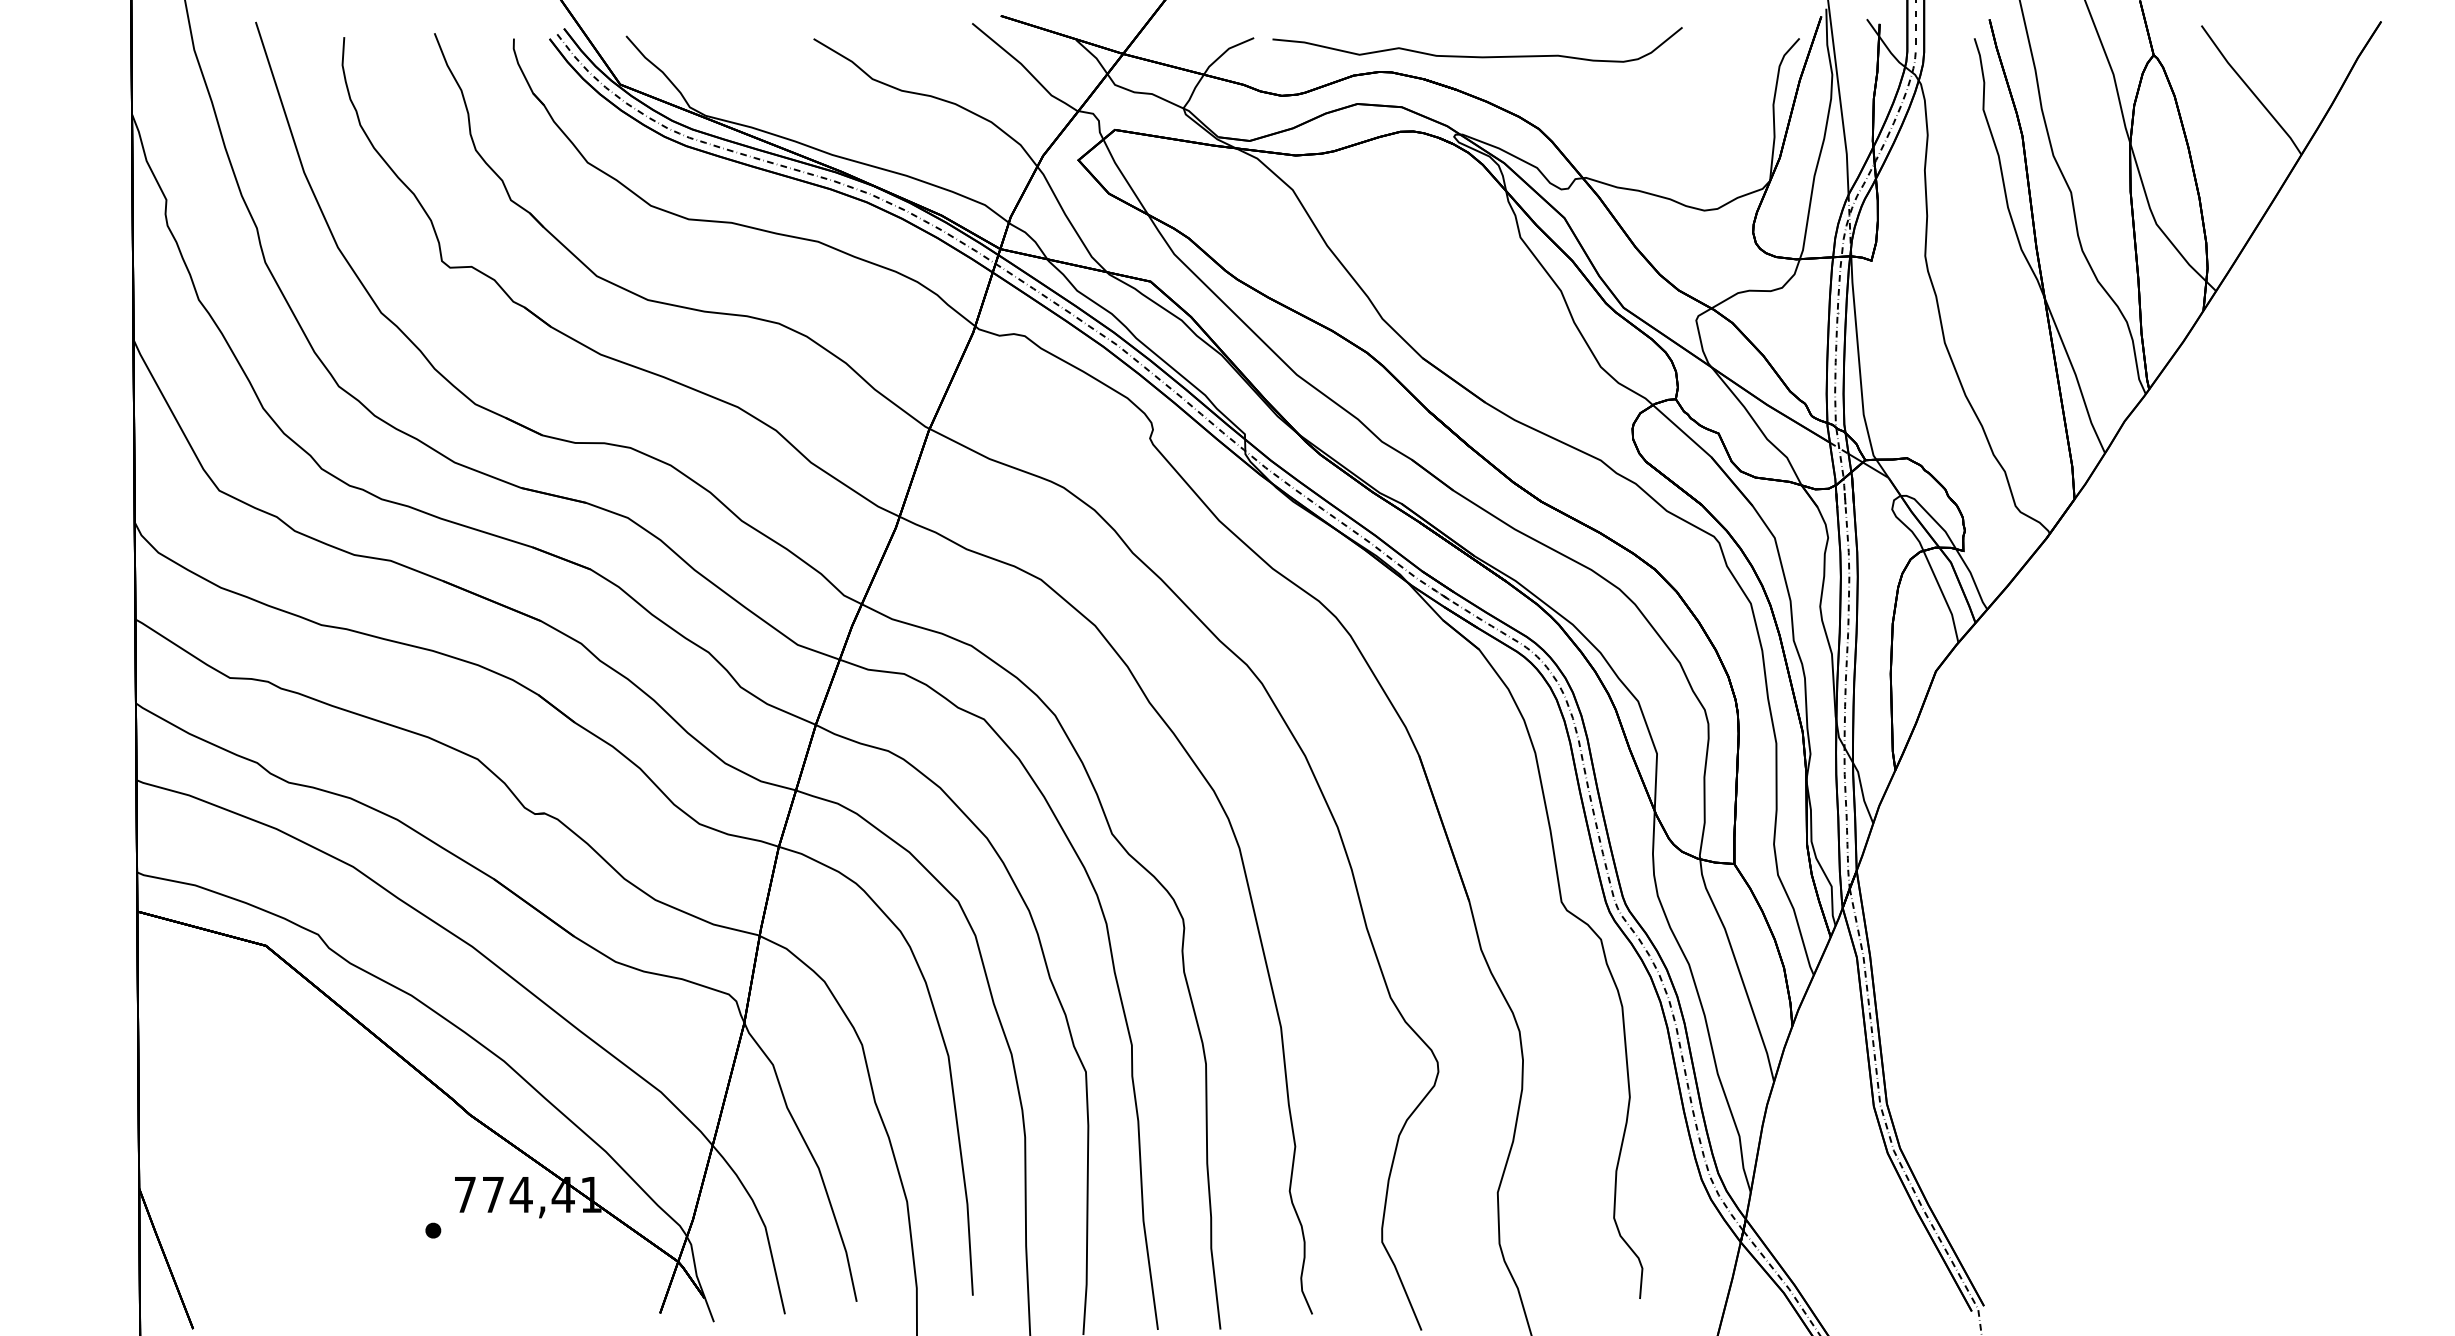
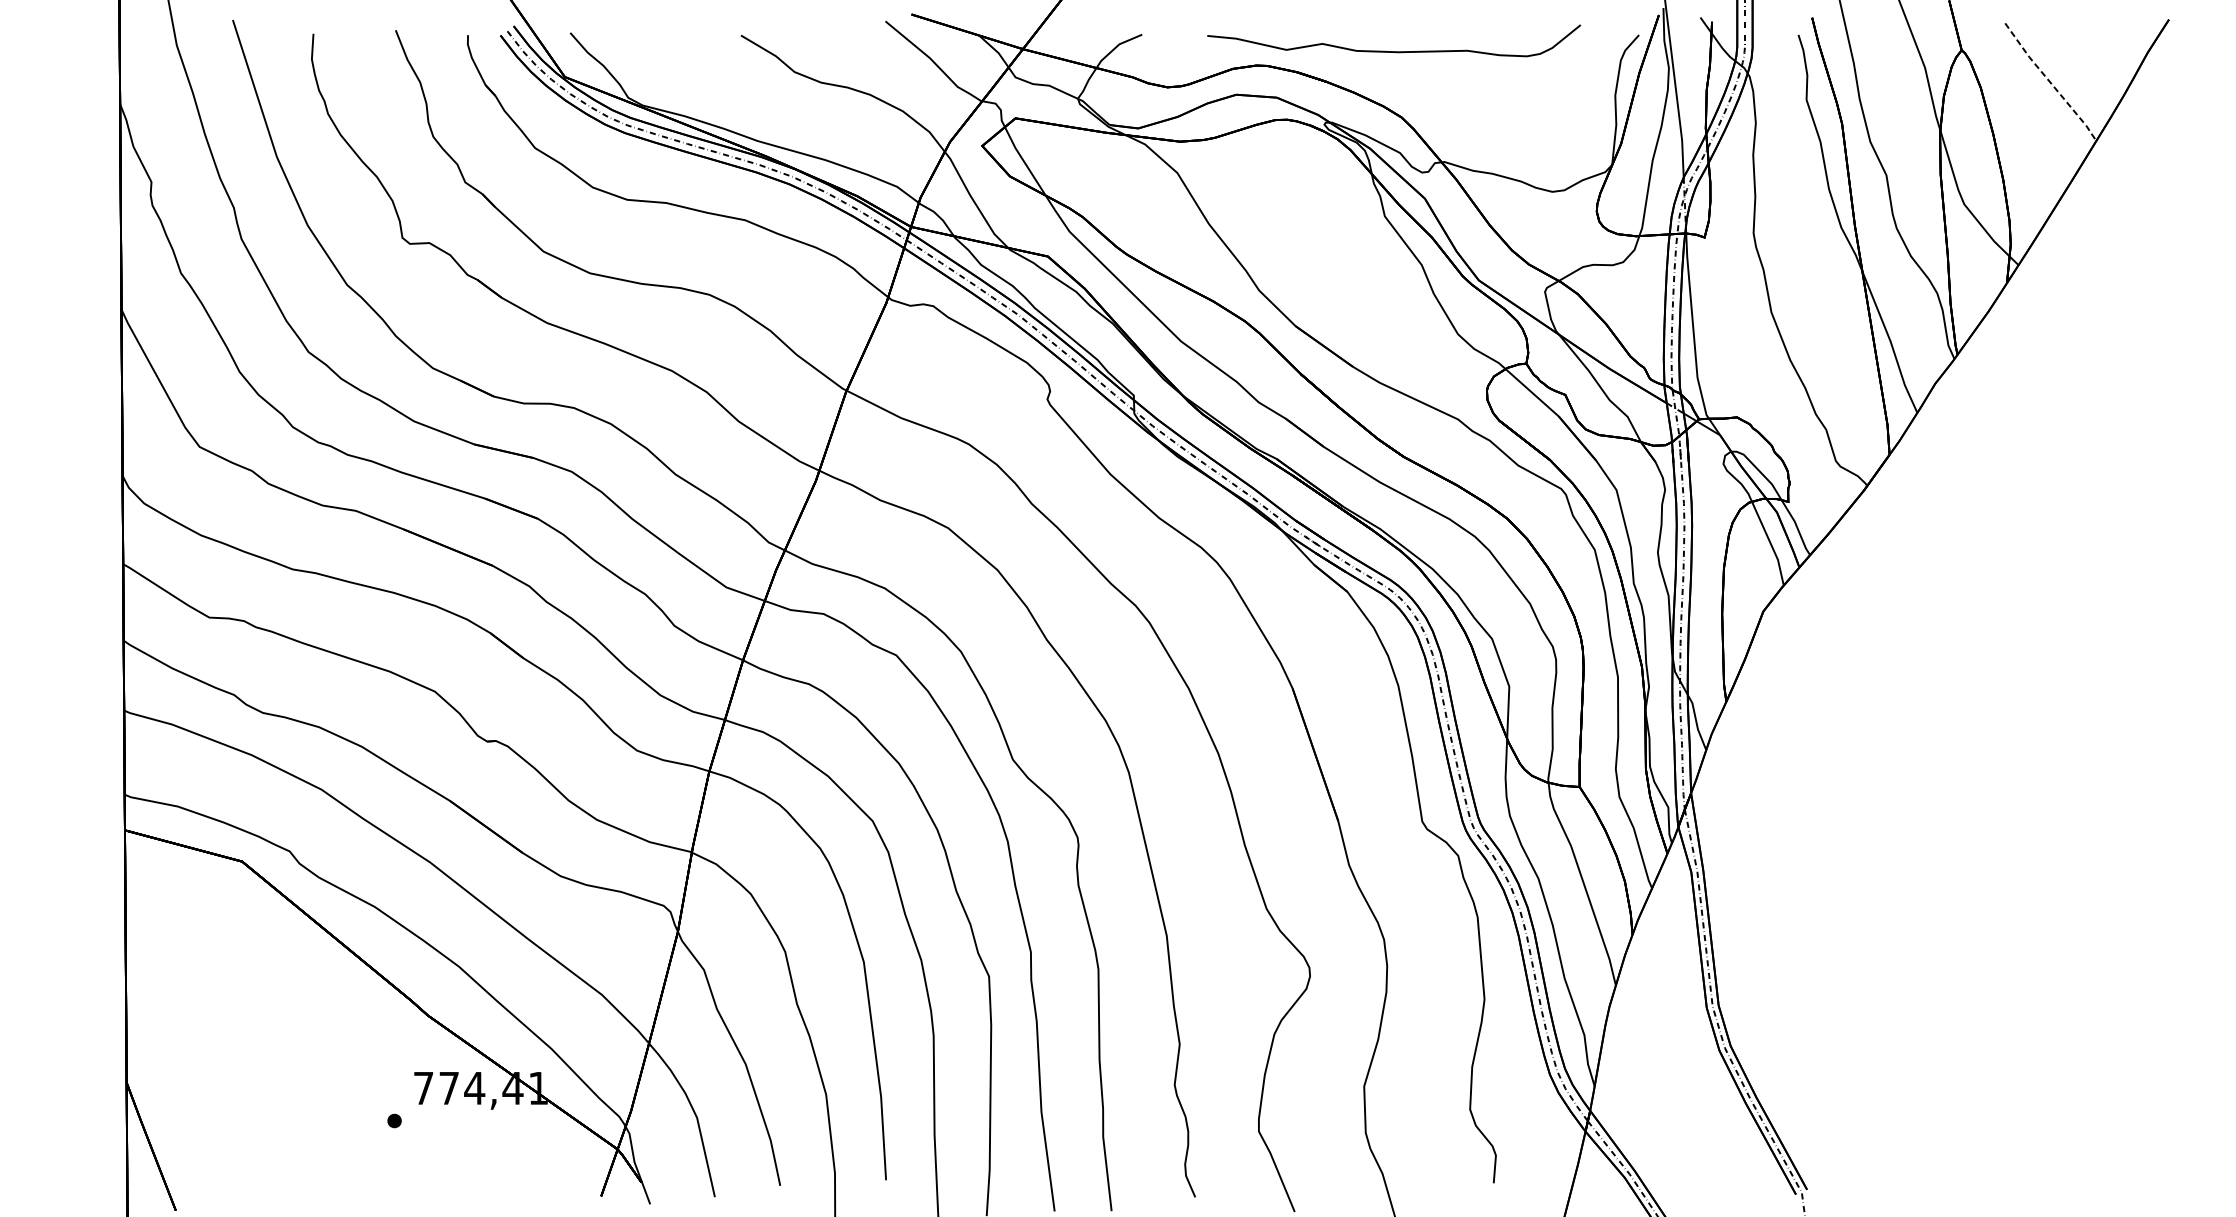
curve: (1477, 56) -> (1394, 51), moved
line: (2251, 91) -> (2050, 83), solid -> dashed

